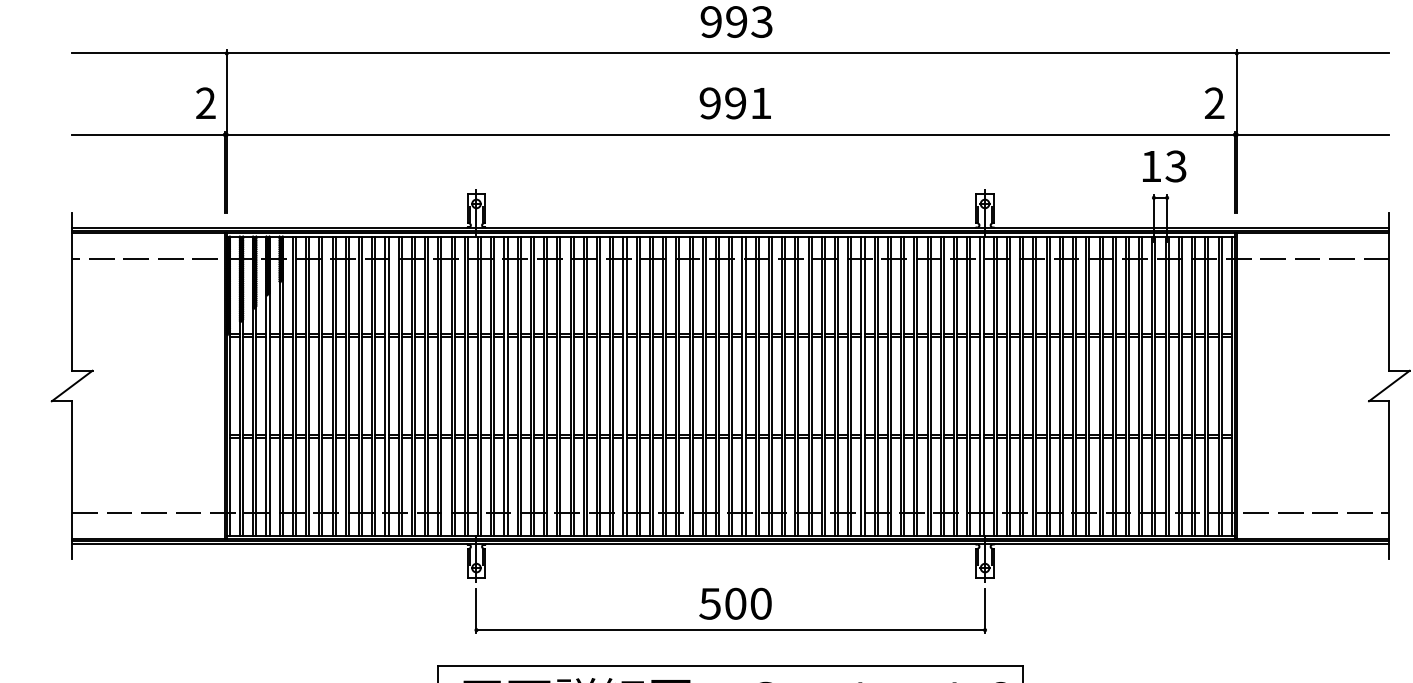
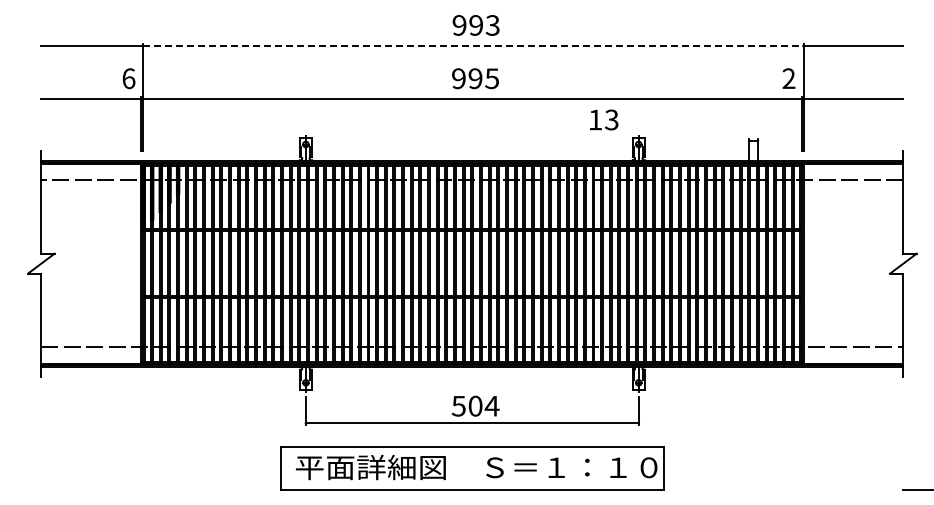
line: (732, 54) -> (473, 46), solid -> dashed
text: (205, 103) -> (128, 78), 2 -> 6
text: (760, 103) -> (491, 78), 991 -> 995
text: (1164, 165) -> (604, 119), moved
text: (760, 602) -> (491, 405), 500 -> 504

